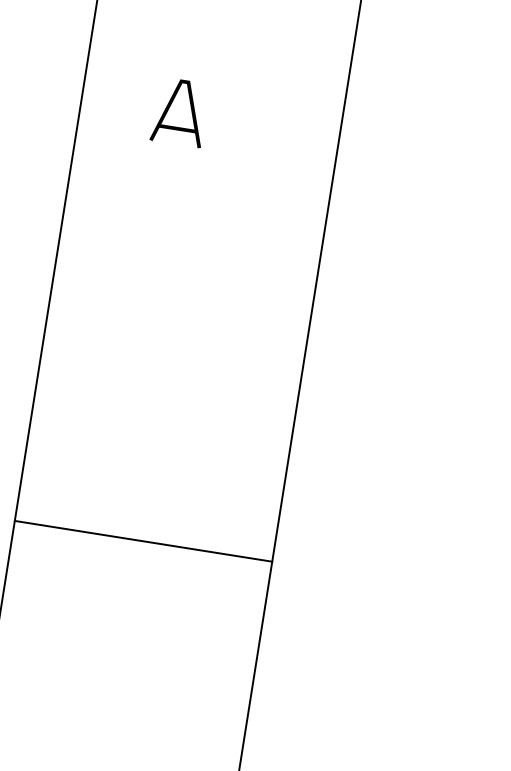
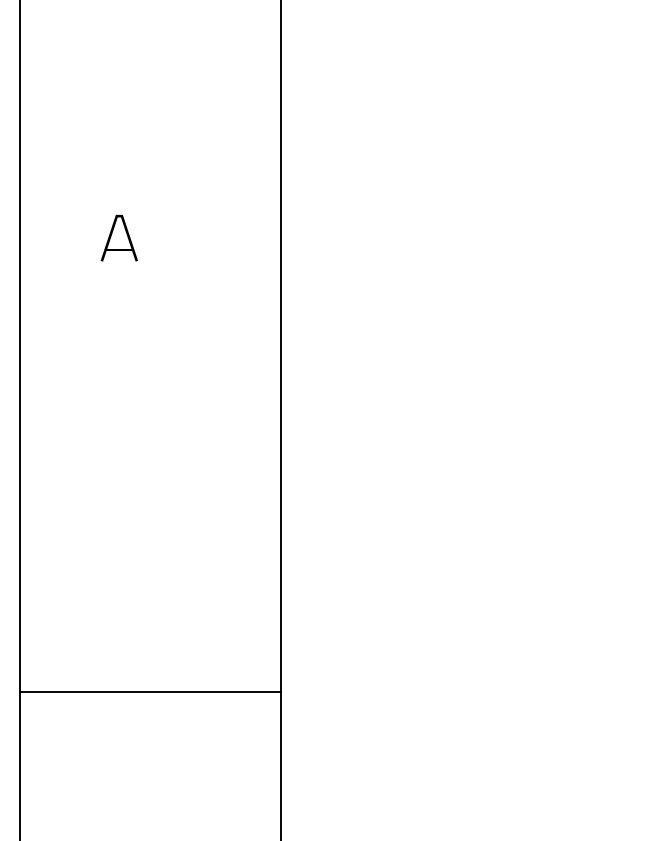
part: (179, 111) -> (118, 237), size x0.71
line: (143, 541) -> (150, 691), moved

